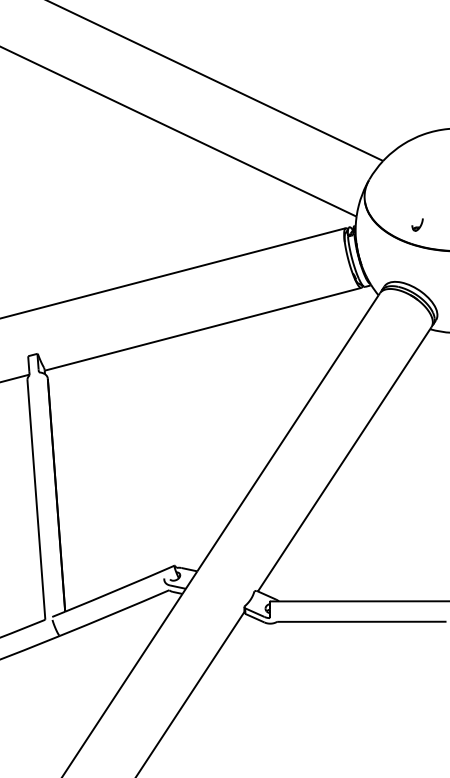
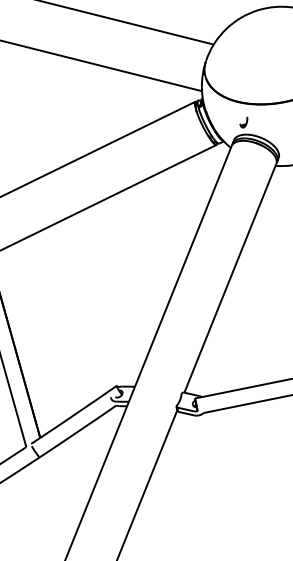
part: (417, 224) -> (244, 122), moved

